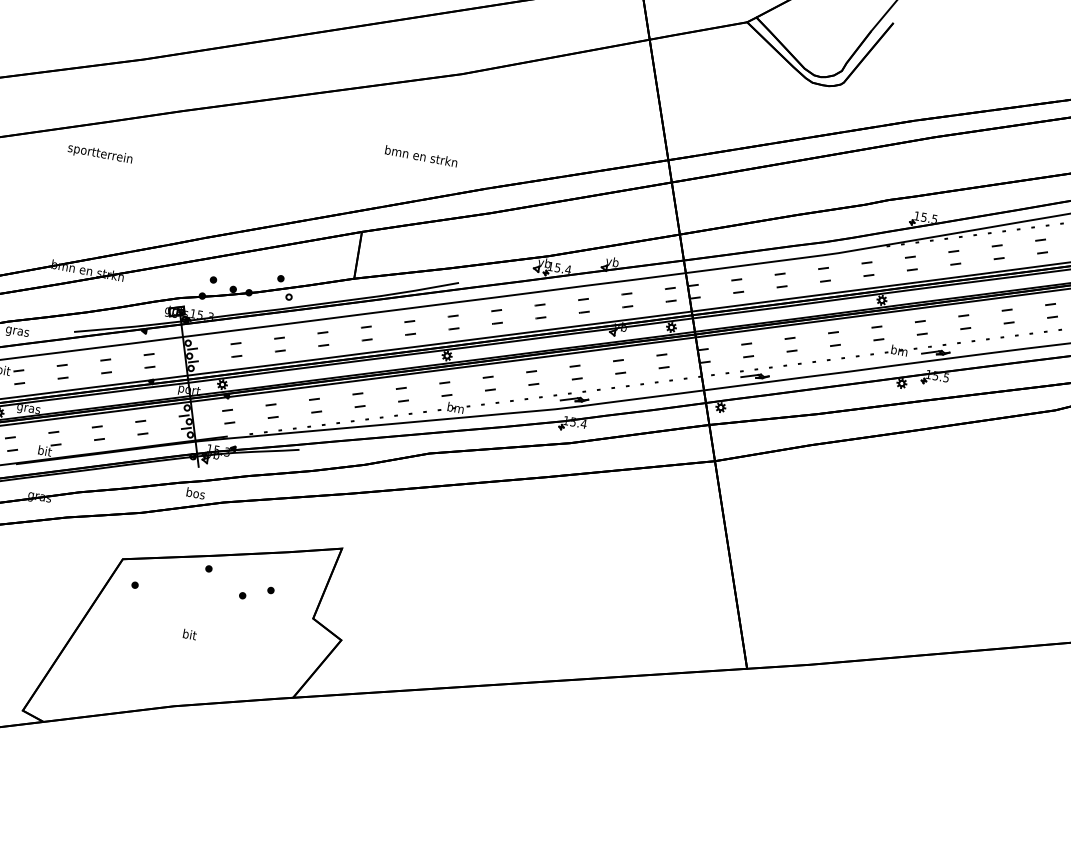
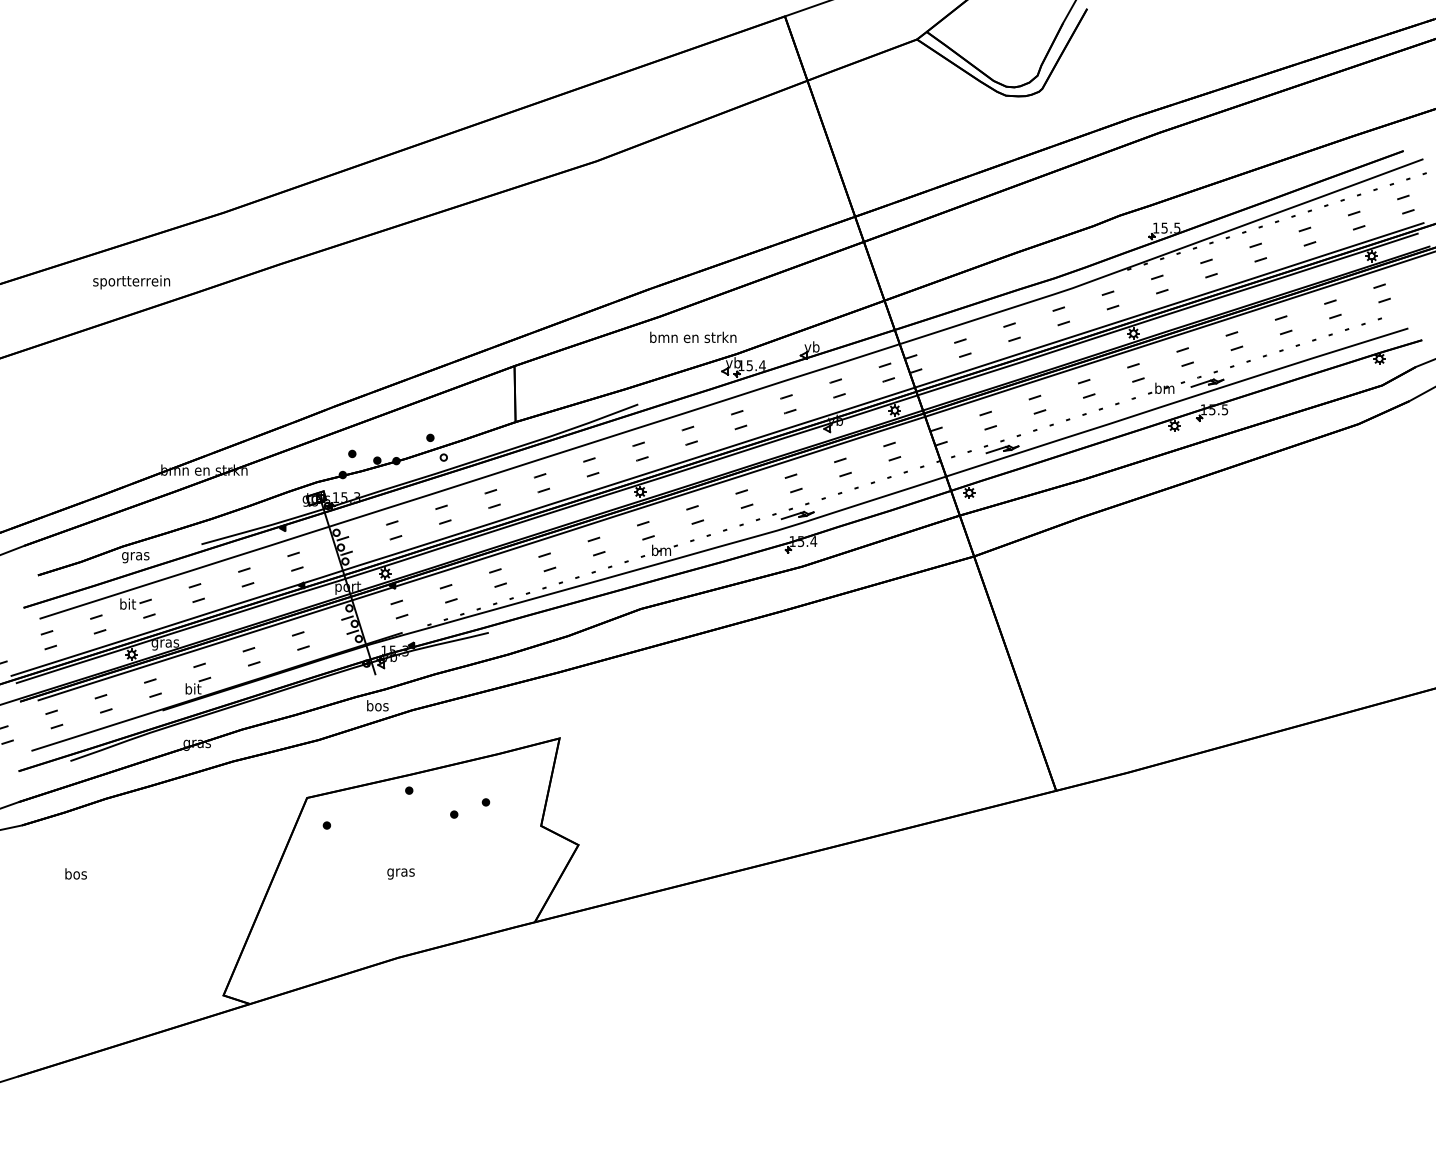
text: (100, 154) -> (131, 282), moved
text: (421, 155) -> (693, 336), moved
text: (189, 635) -> (400, 872), bit -> gras

